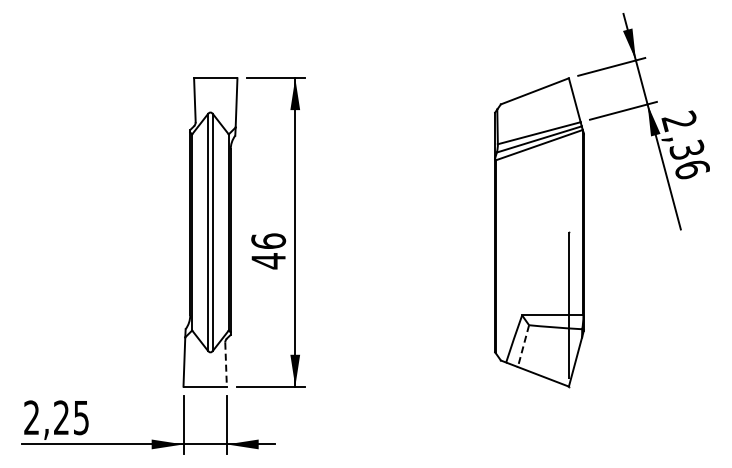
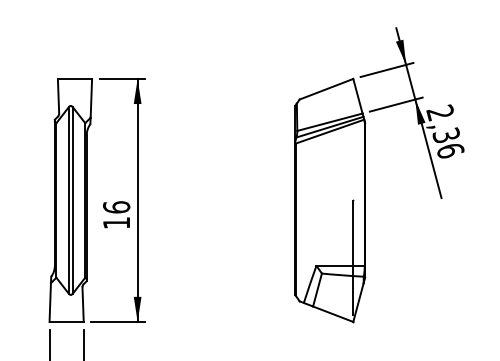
text: (268, 261) -> (116, 223), 46 -> 16
line: (523, 346) -> (317, 290), dashed -> solid
line: (226, 364) -> (83, 304), dashed -> solid

